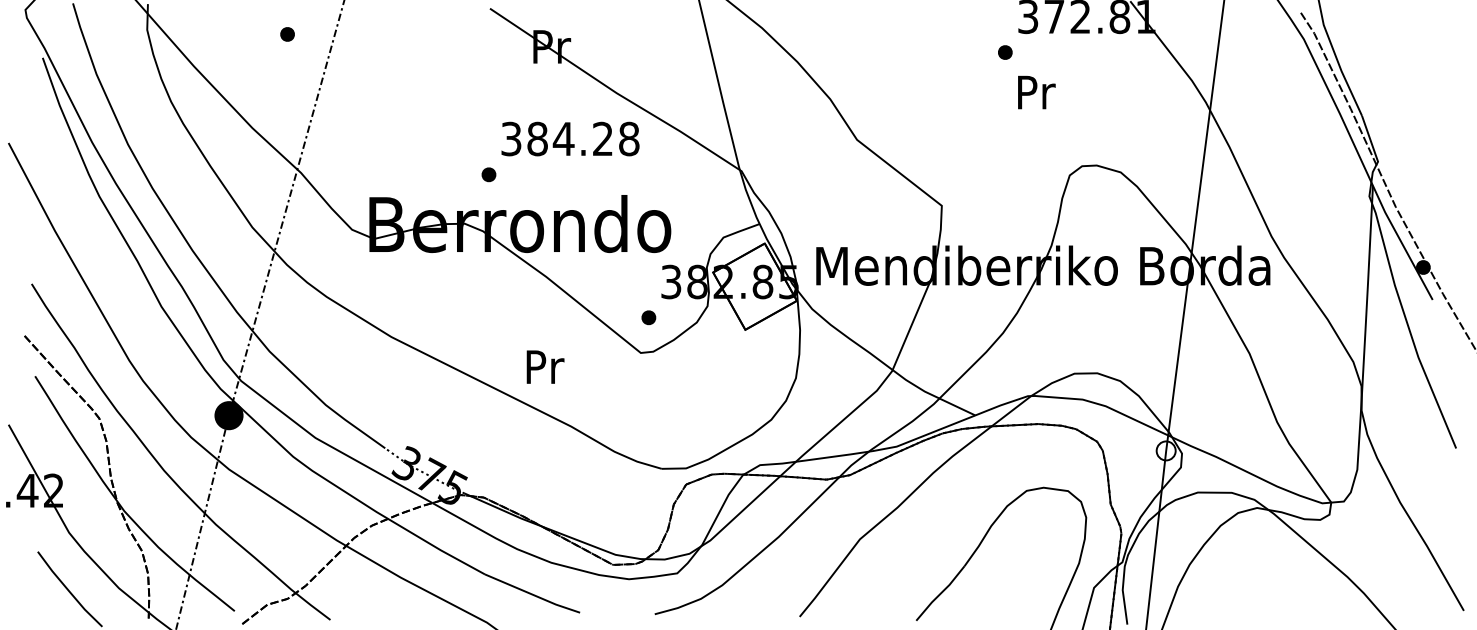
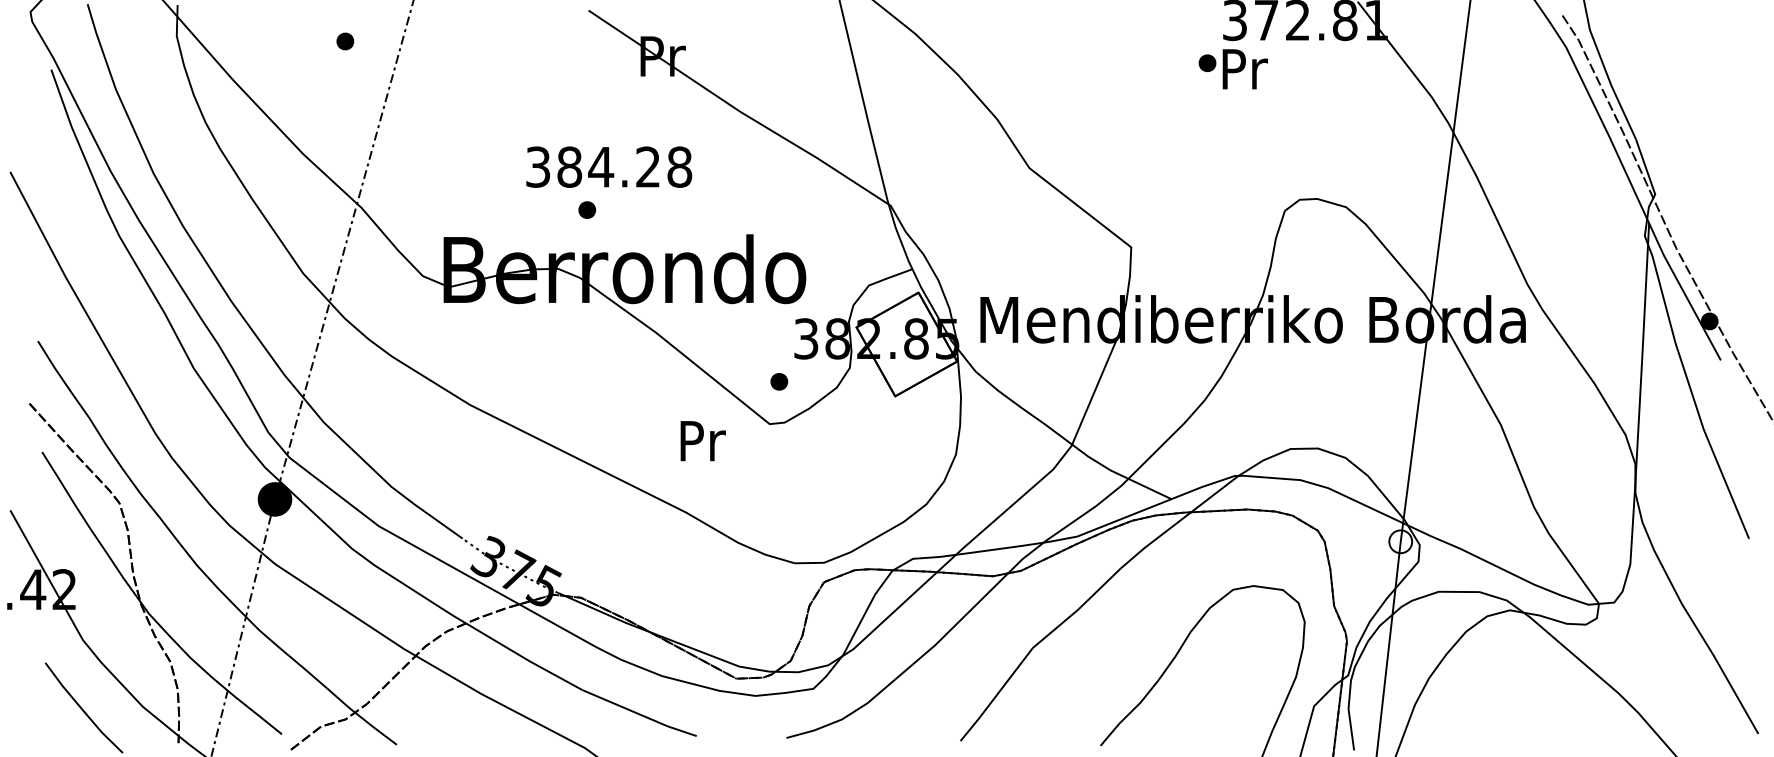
text: (1036, 92) -> (1244, 69), moved
text: (570, 138) -> (609, 166), moved
text: (544, 367) -> (702, 441), moved

